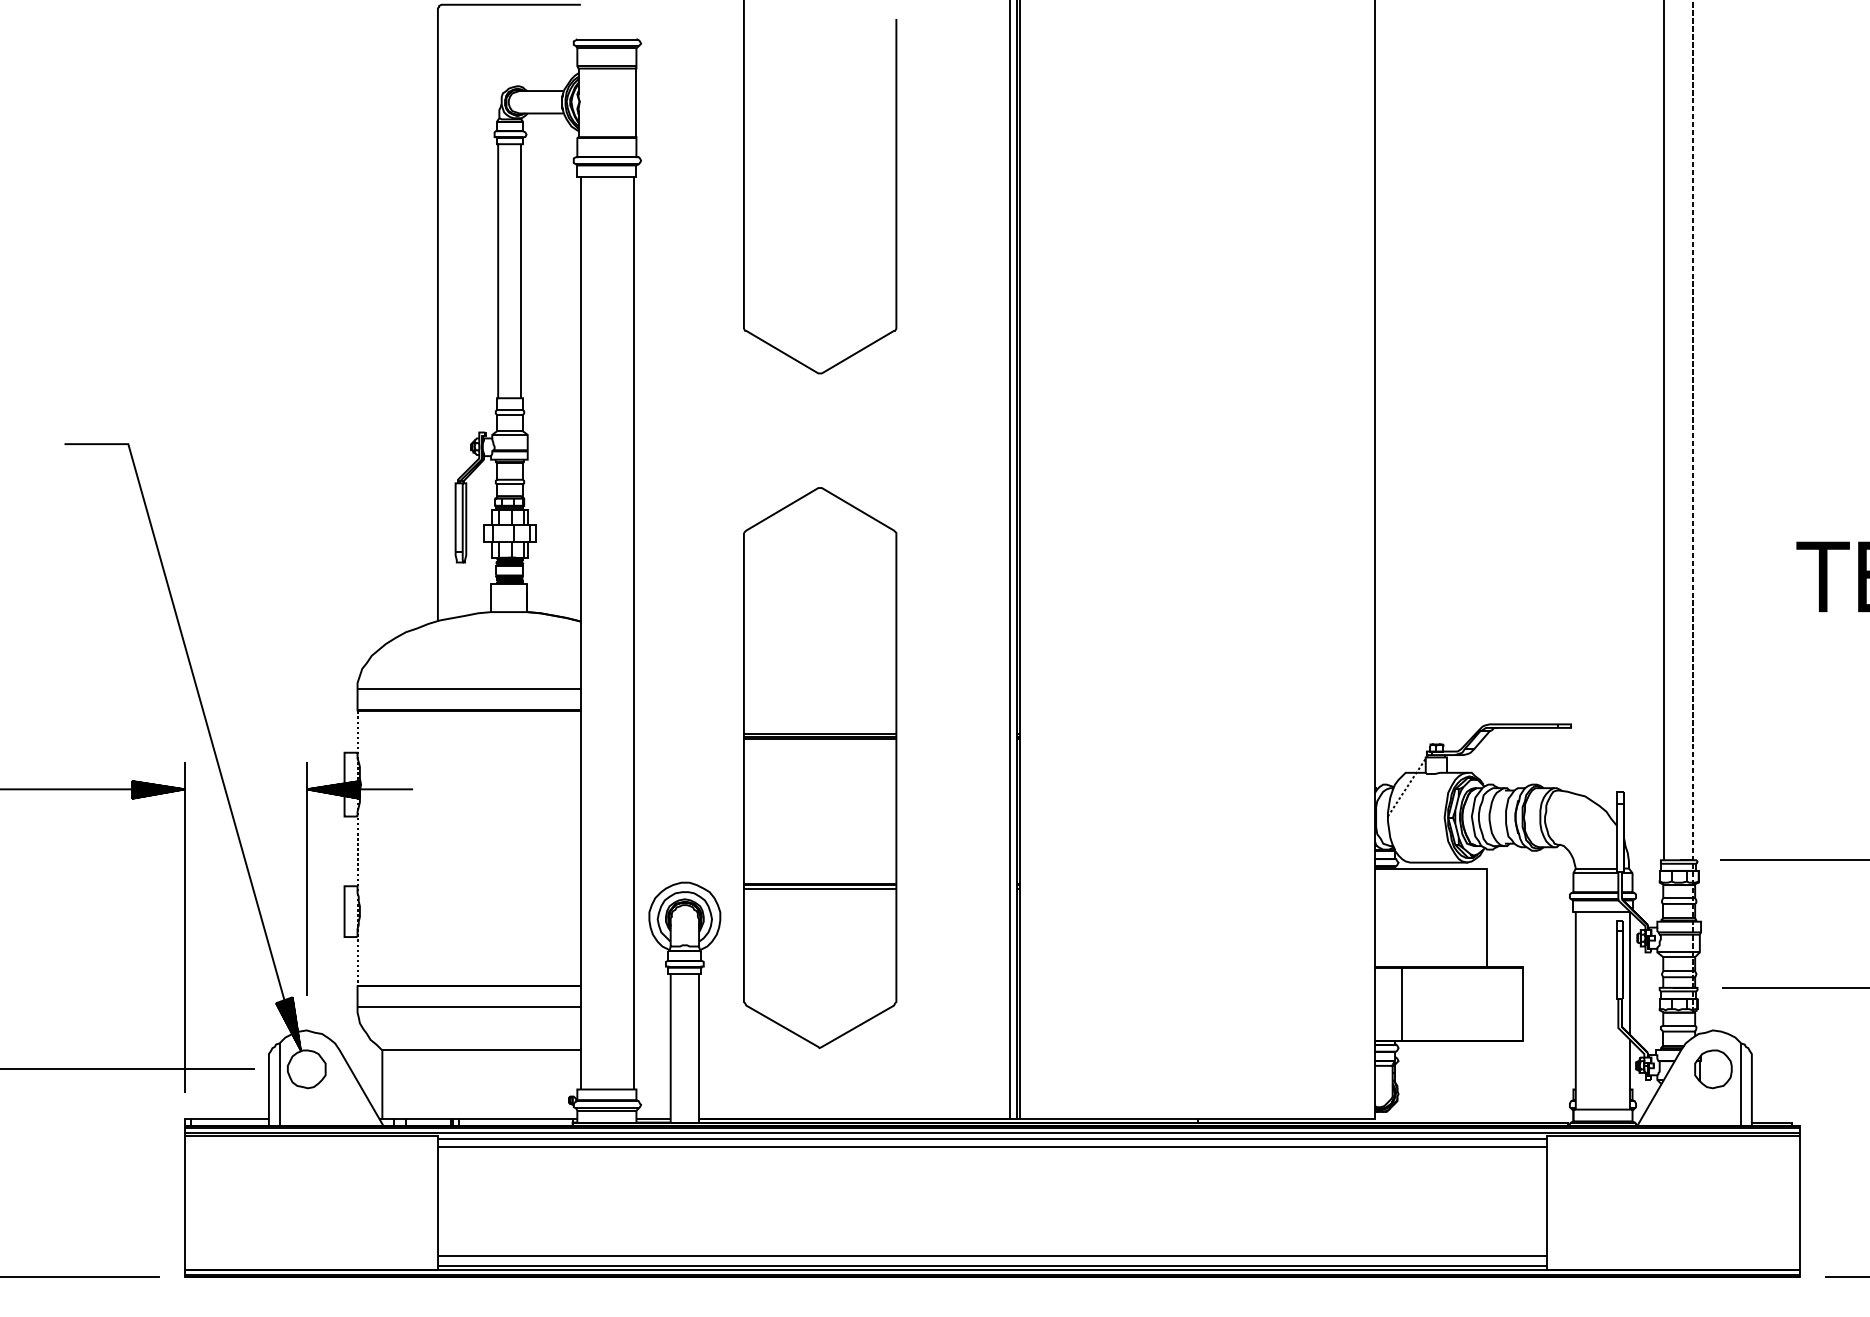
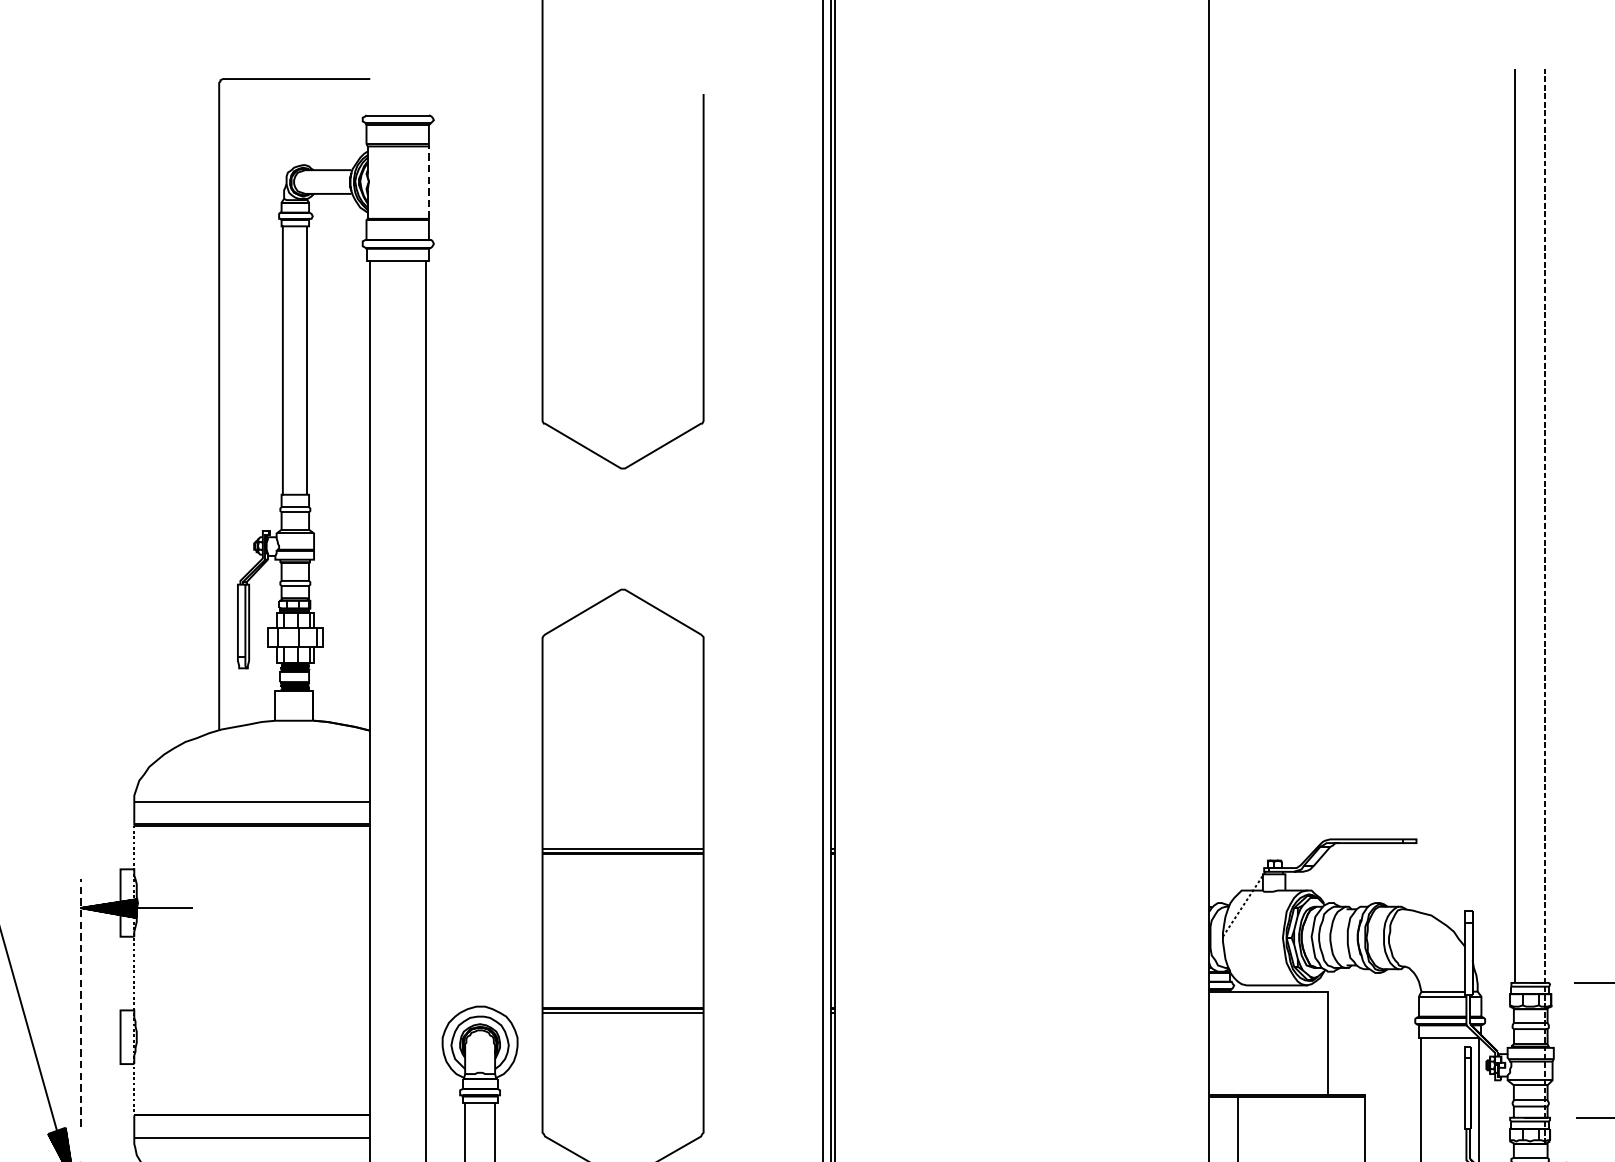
line: (636, 102) -> (429, 182), solid -> dashed
line: (306, 879) -> (80, 1003), solid -> dashed

